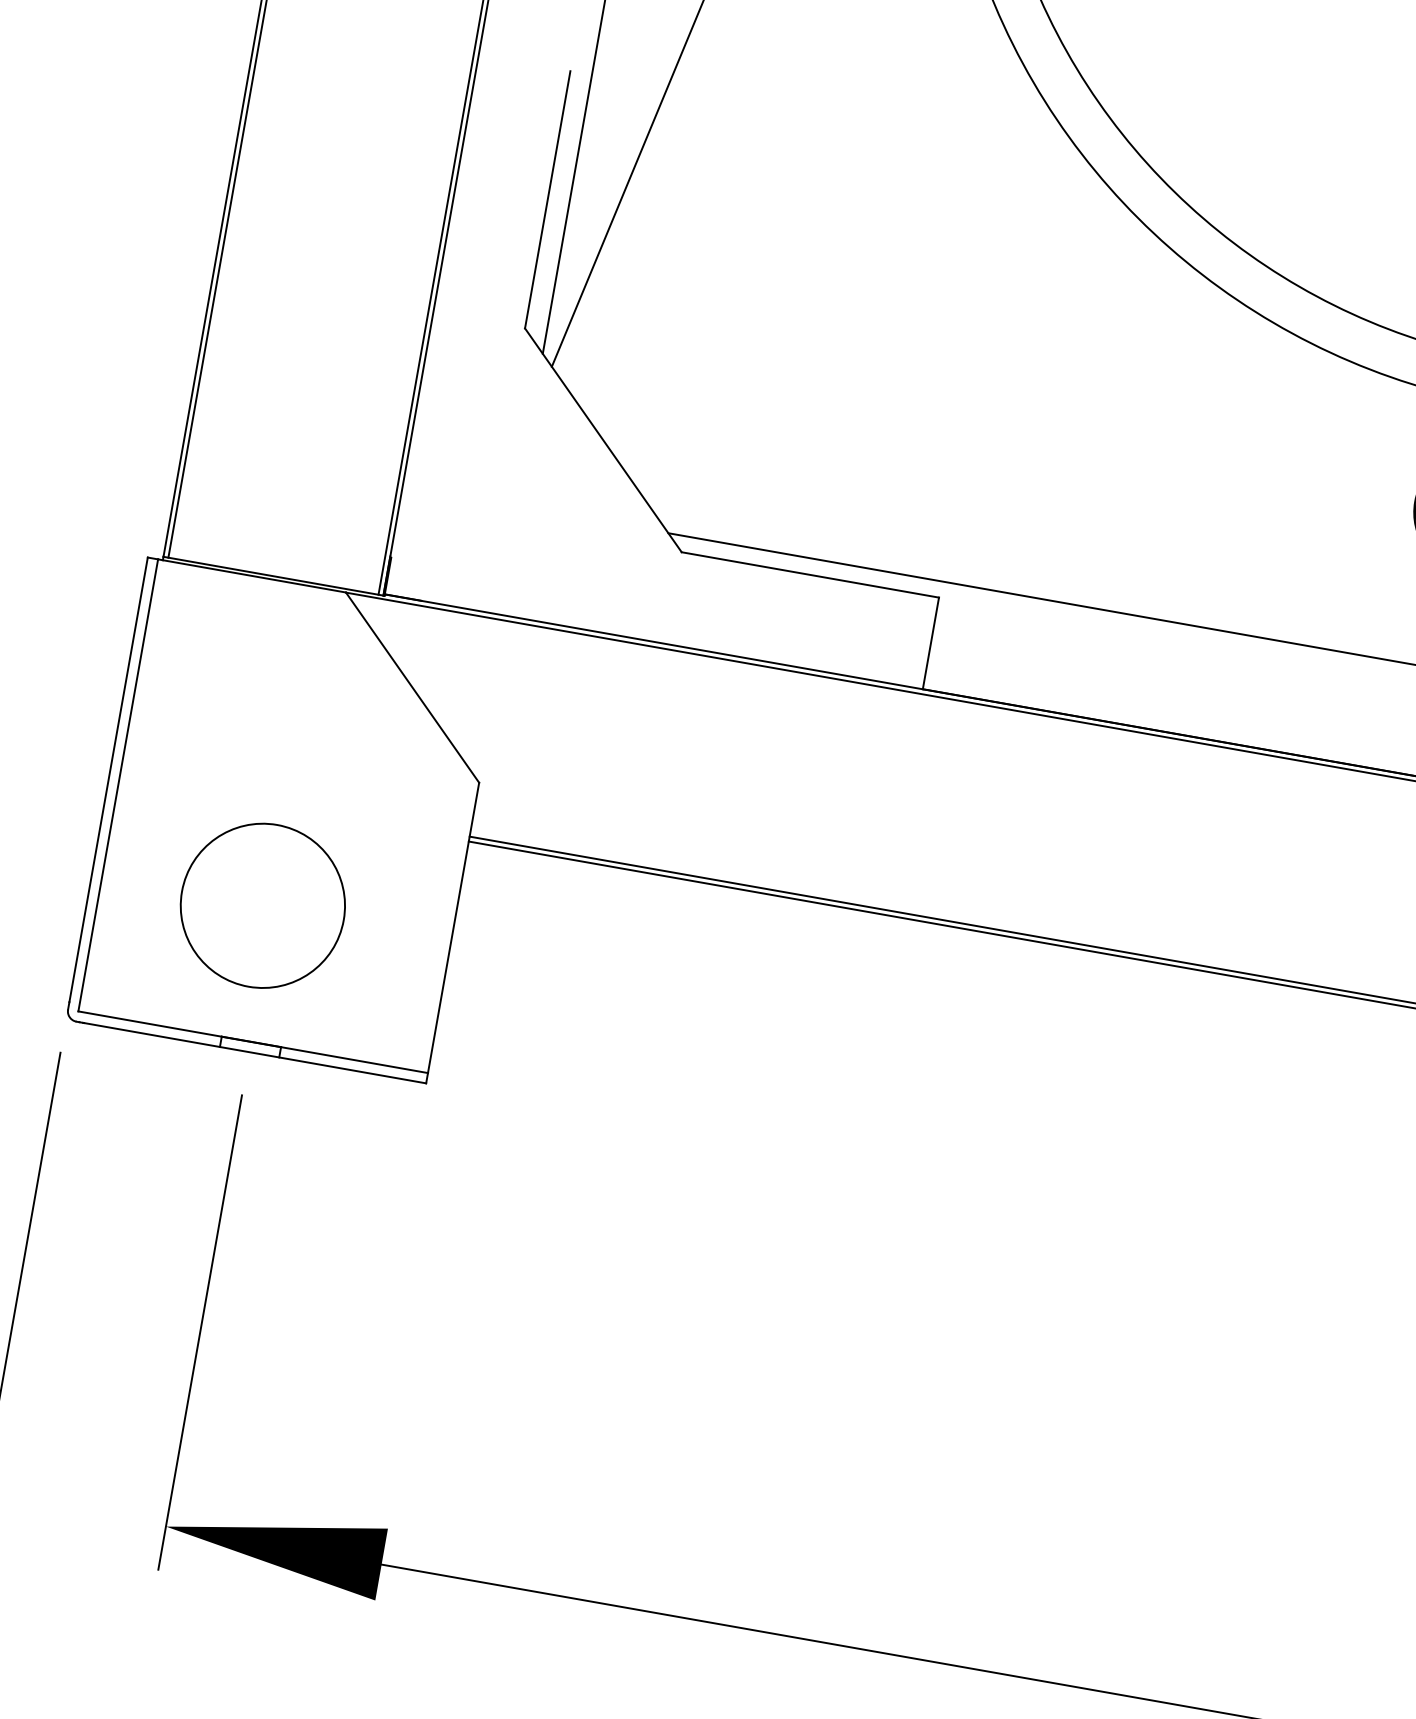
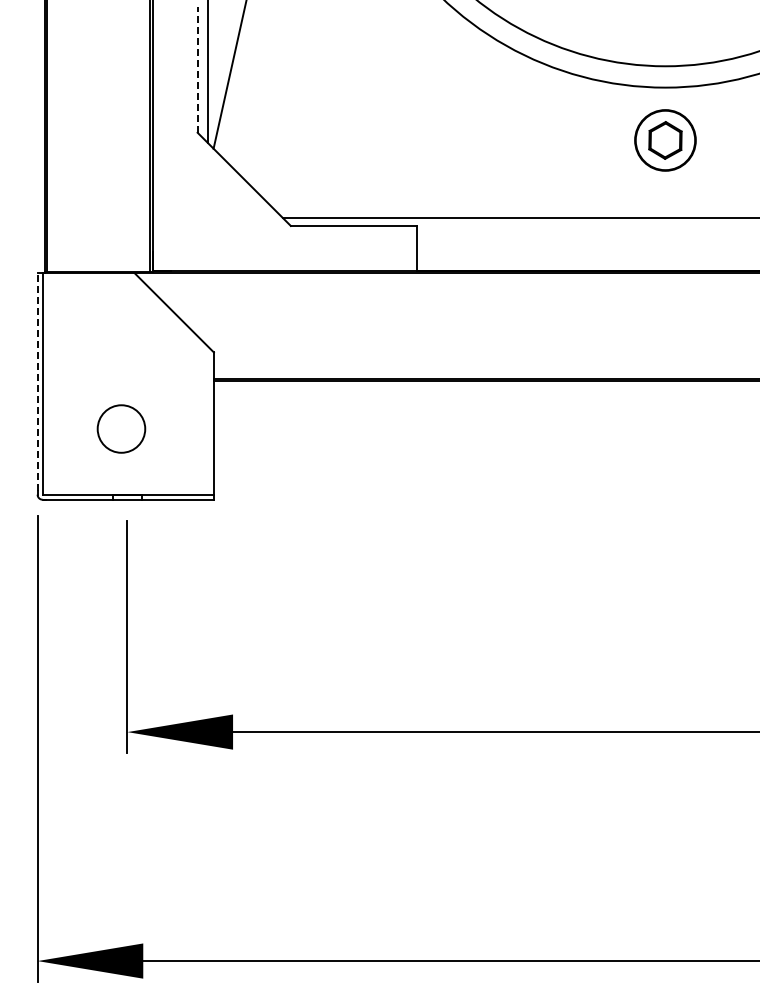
line: (547, 199) -> (197, 69), solid -> dashed
line: (108, 780) -> (37, 382), solid -> dashed
circle: (263, 904) -> (121, 428), size x0.6

